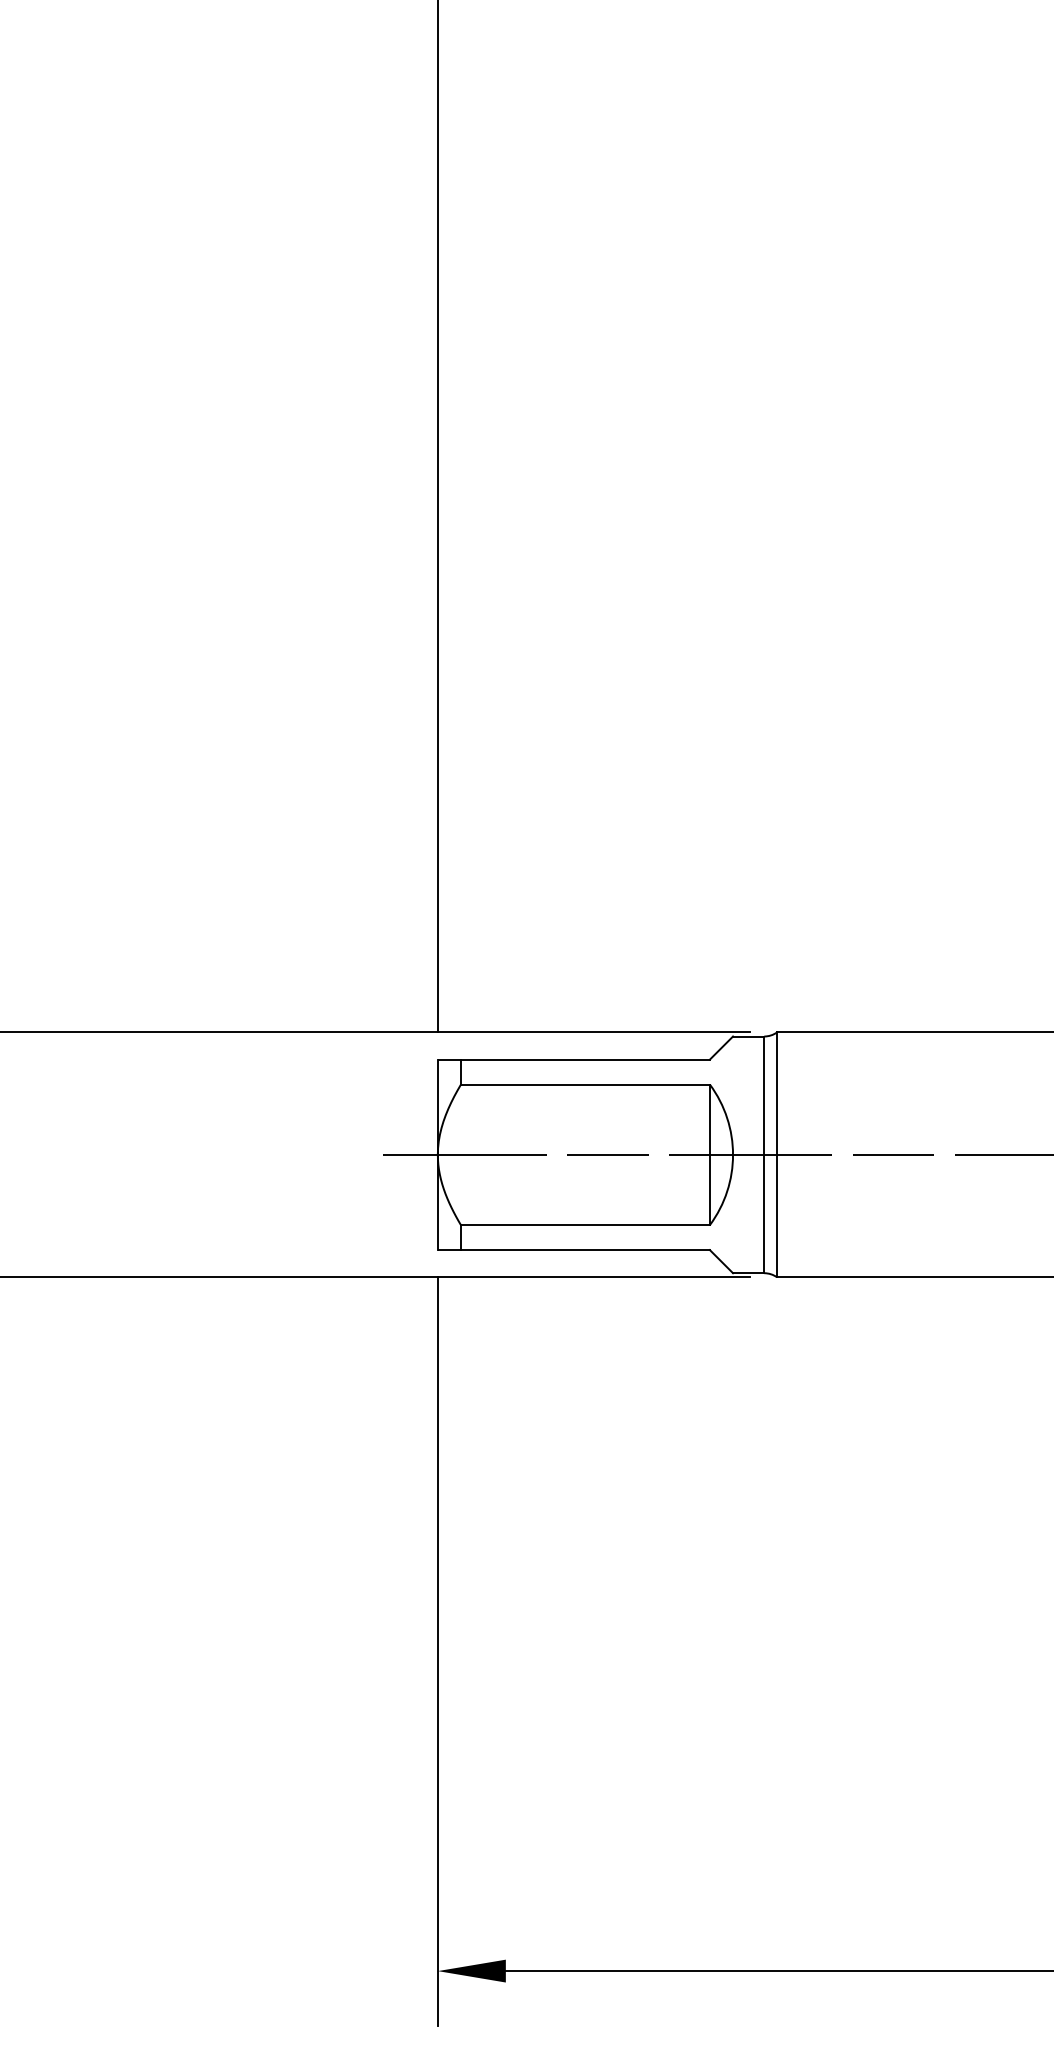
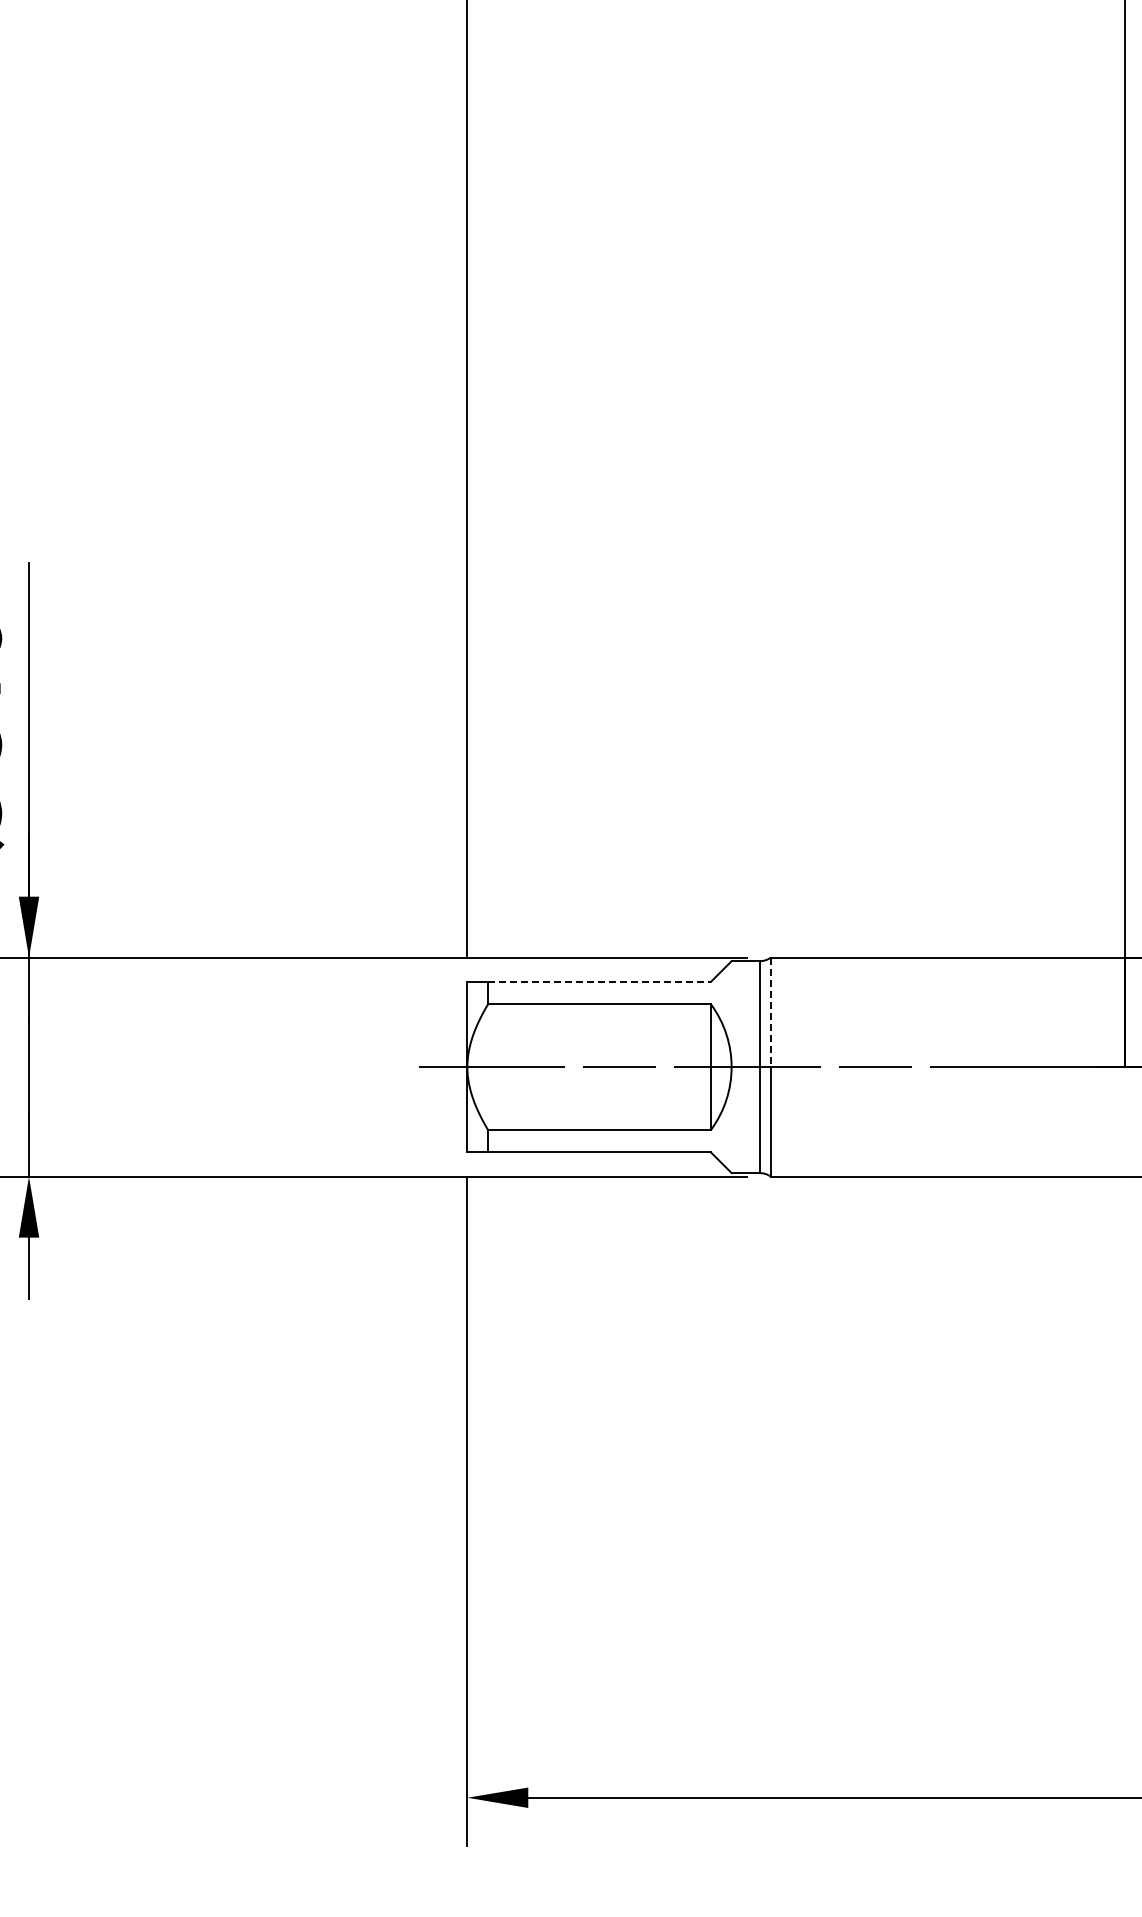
line: (586, 1059) -> (600, 981), solid -> dashed
line: (776, 1093) -> (770, 1012), solid -> dashed

